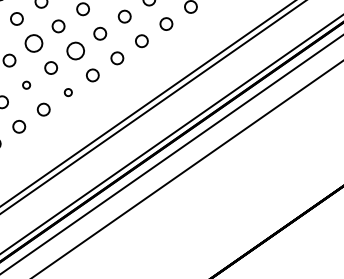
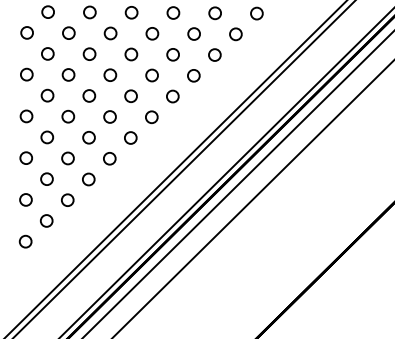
circle: (34, 43) -> (89, 95), size x0.71
circle: (75, 50) -> (130, 95), size x0.71
circle: (26, 84) -> (88, 137), size x1.67
circle: (68, 92) -> (130, 137), size x1.67

